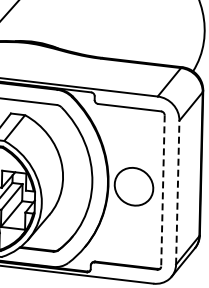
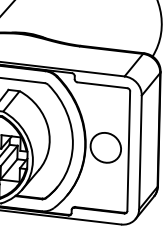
line: (162, 190) -> (128, 150), dashed -> solid
line: (177, 192) -> (140, 152), dashed -> solid

